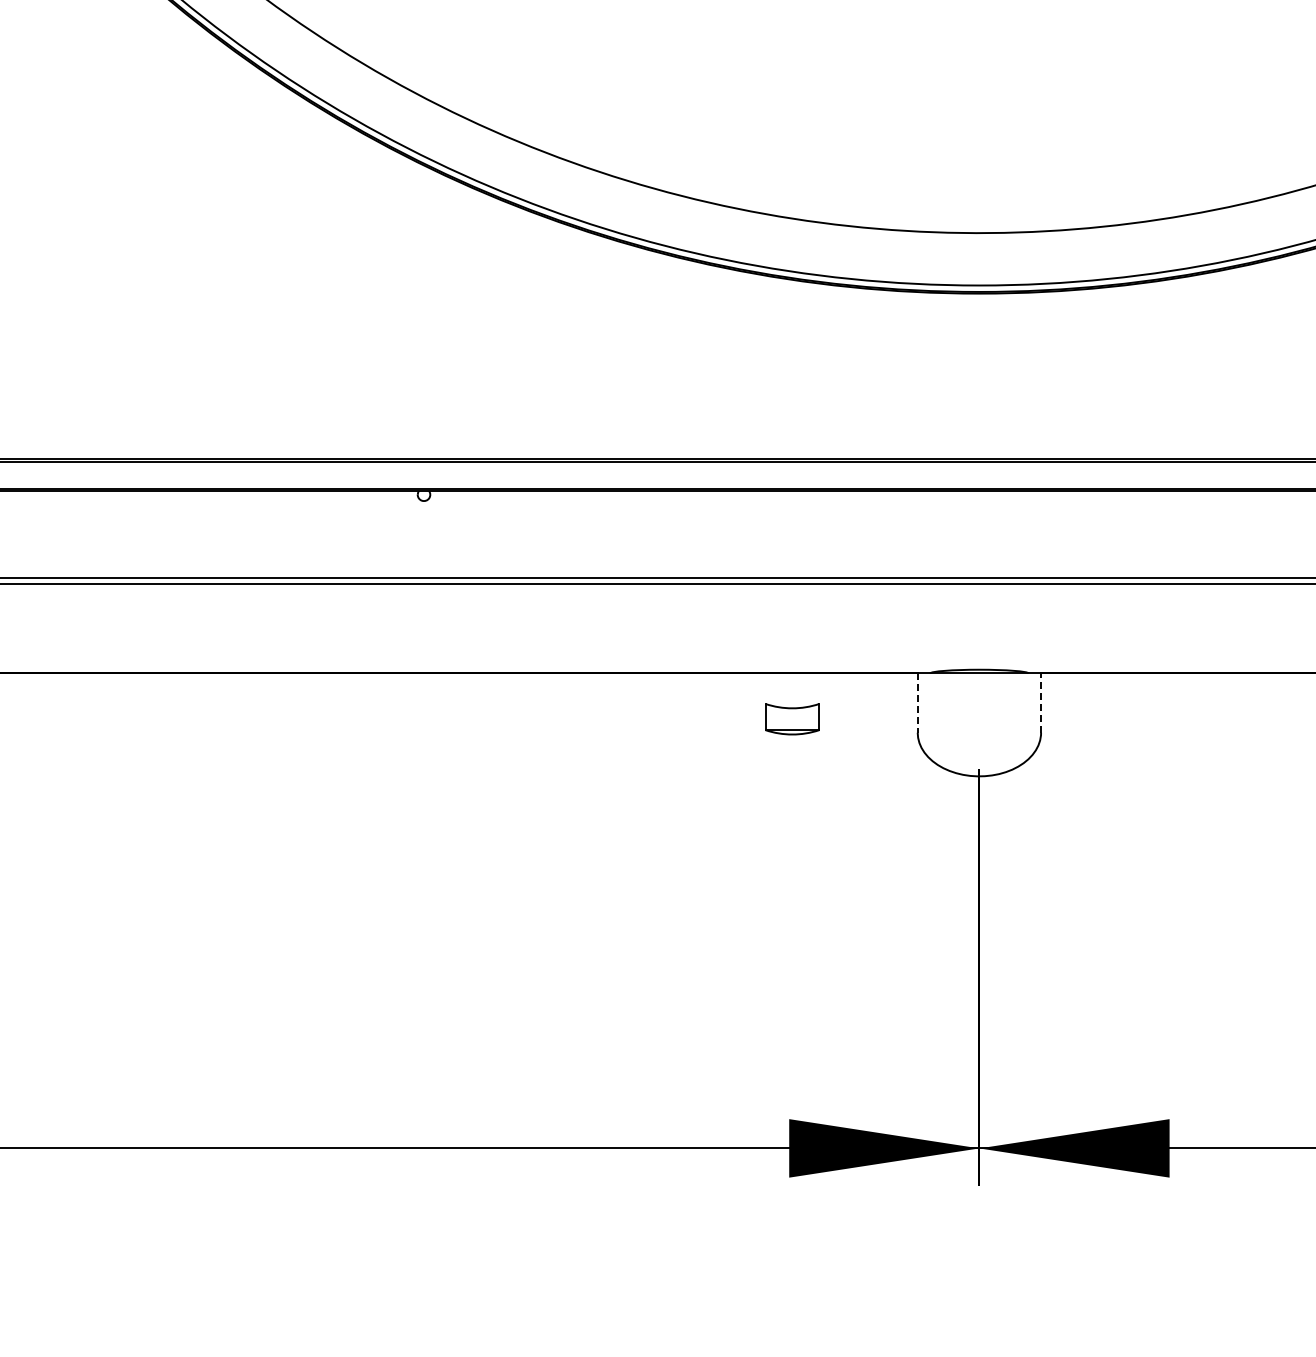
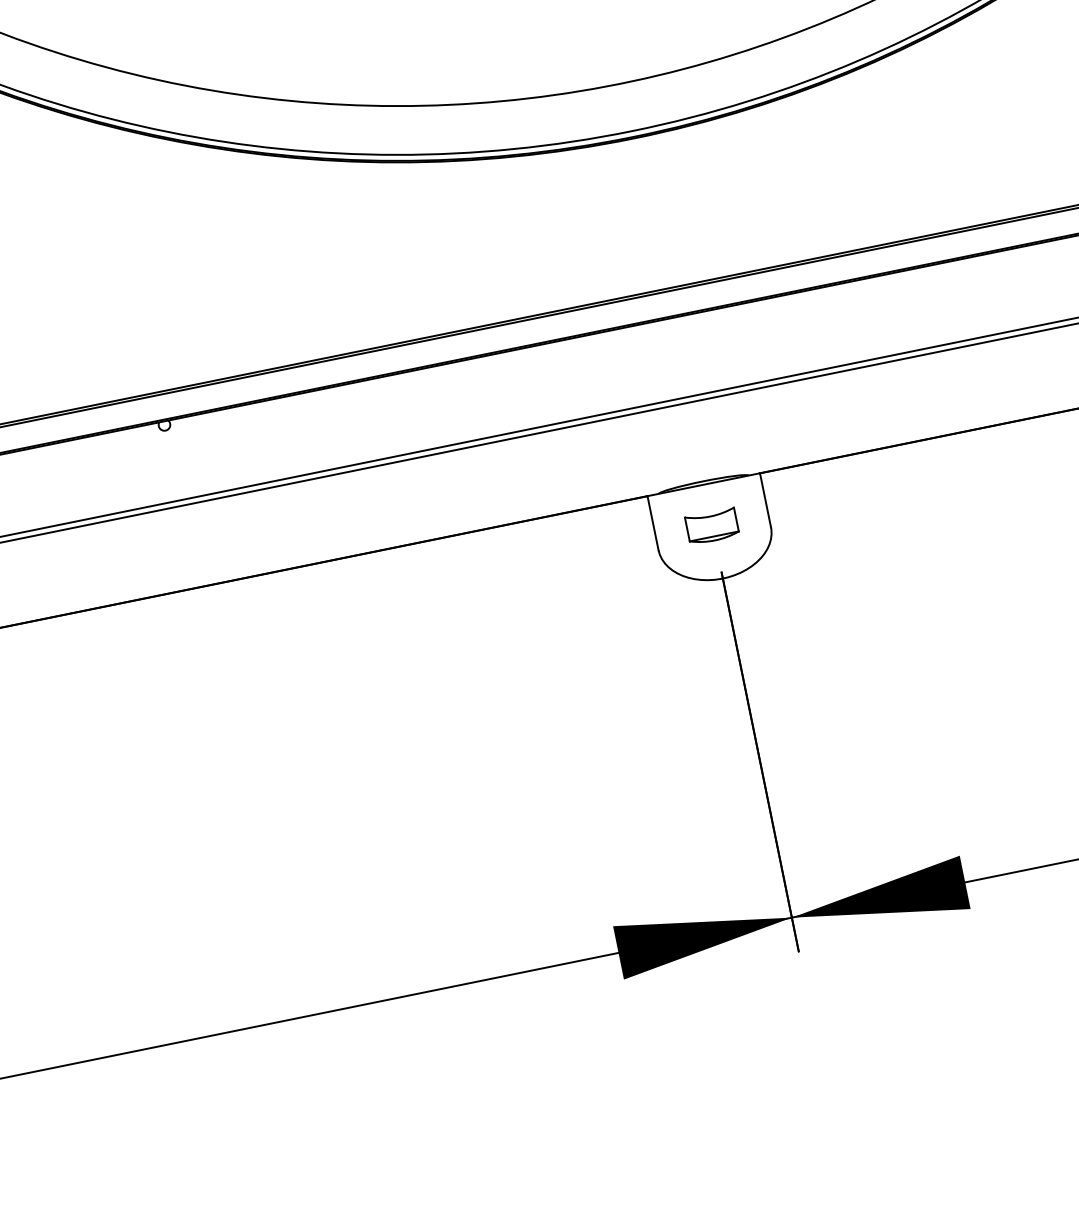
line: (917, 703) -> (652, 523), dashed -> solid
line: (1041, 703) -> (765, 500), dashed -> solid
part: (792, 719) -> (712, 526), moved

